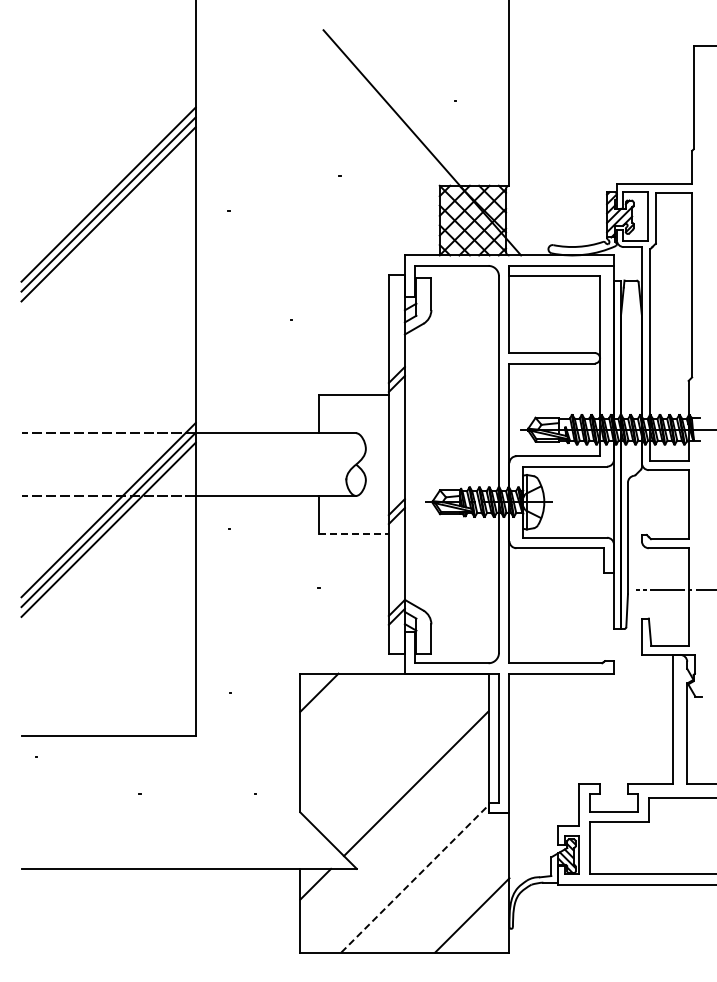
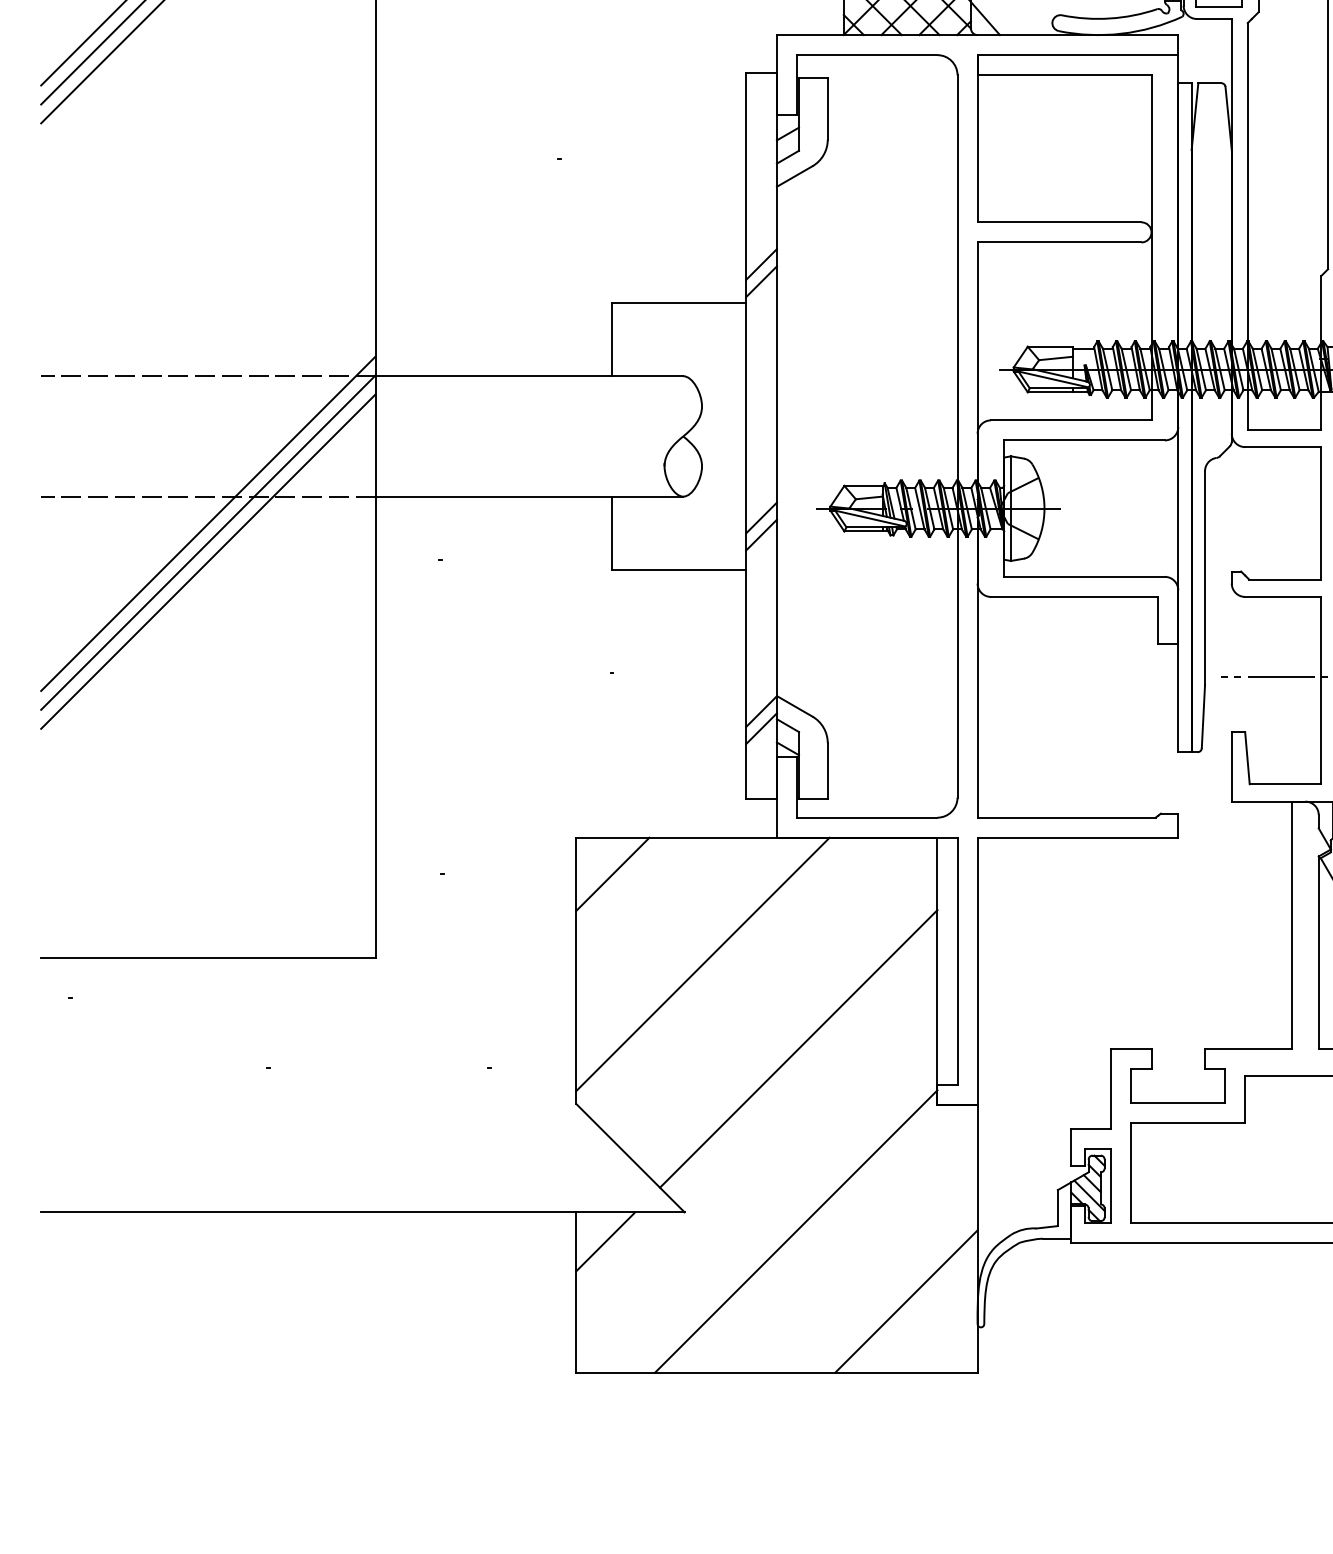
line: (354, 534) -> (680, 570), dashed -> solid
line: (366, 739) -> (703, 964), added
line: (415, 878) -> (797, 1230), dashed -> solid

